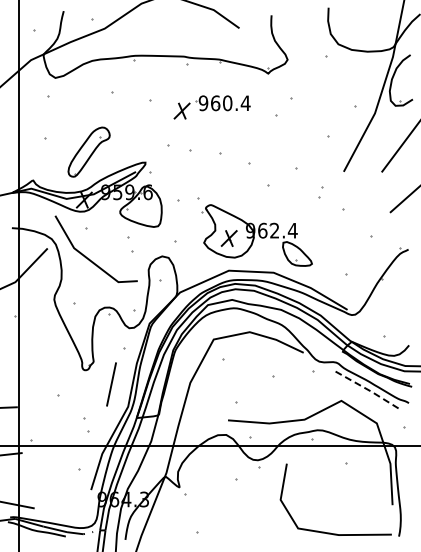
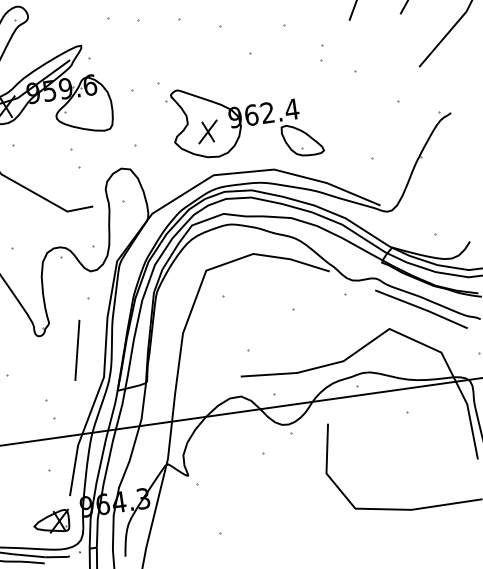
line: (367, 389) -> (422, 308), dashed -> solid
part: (75, 506) -> (52, 521), added

